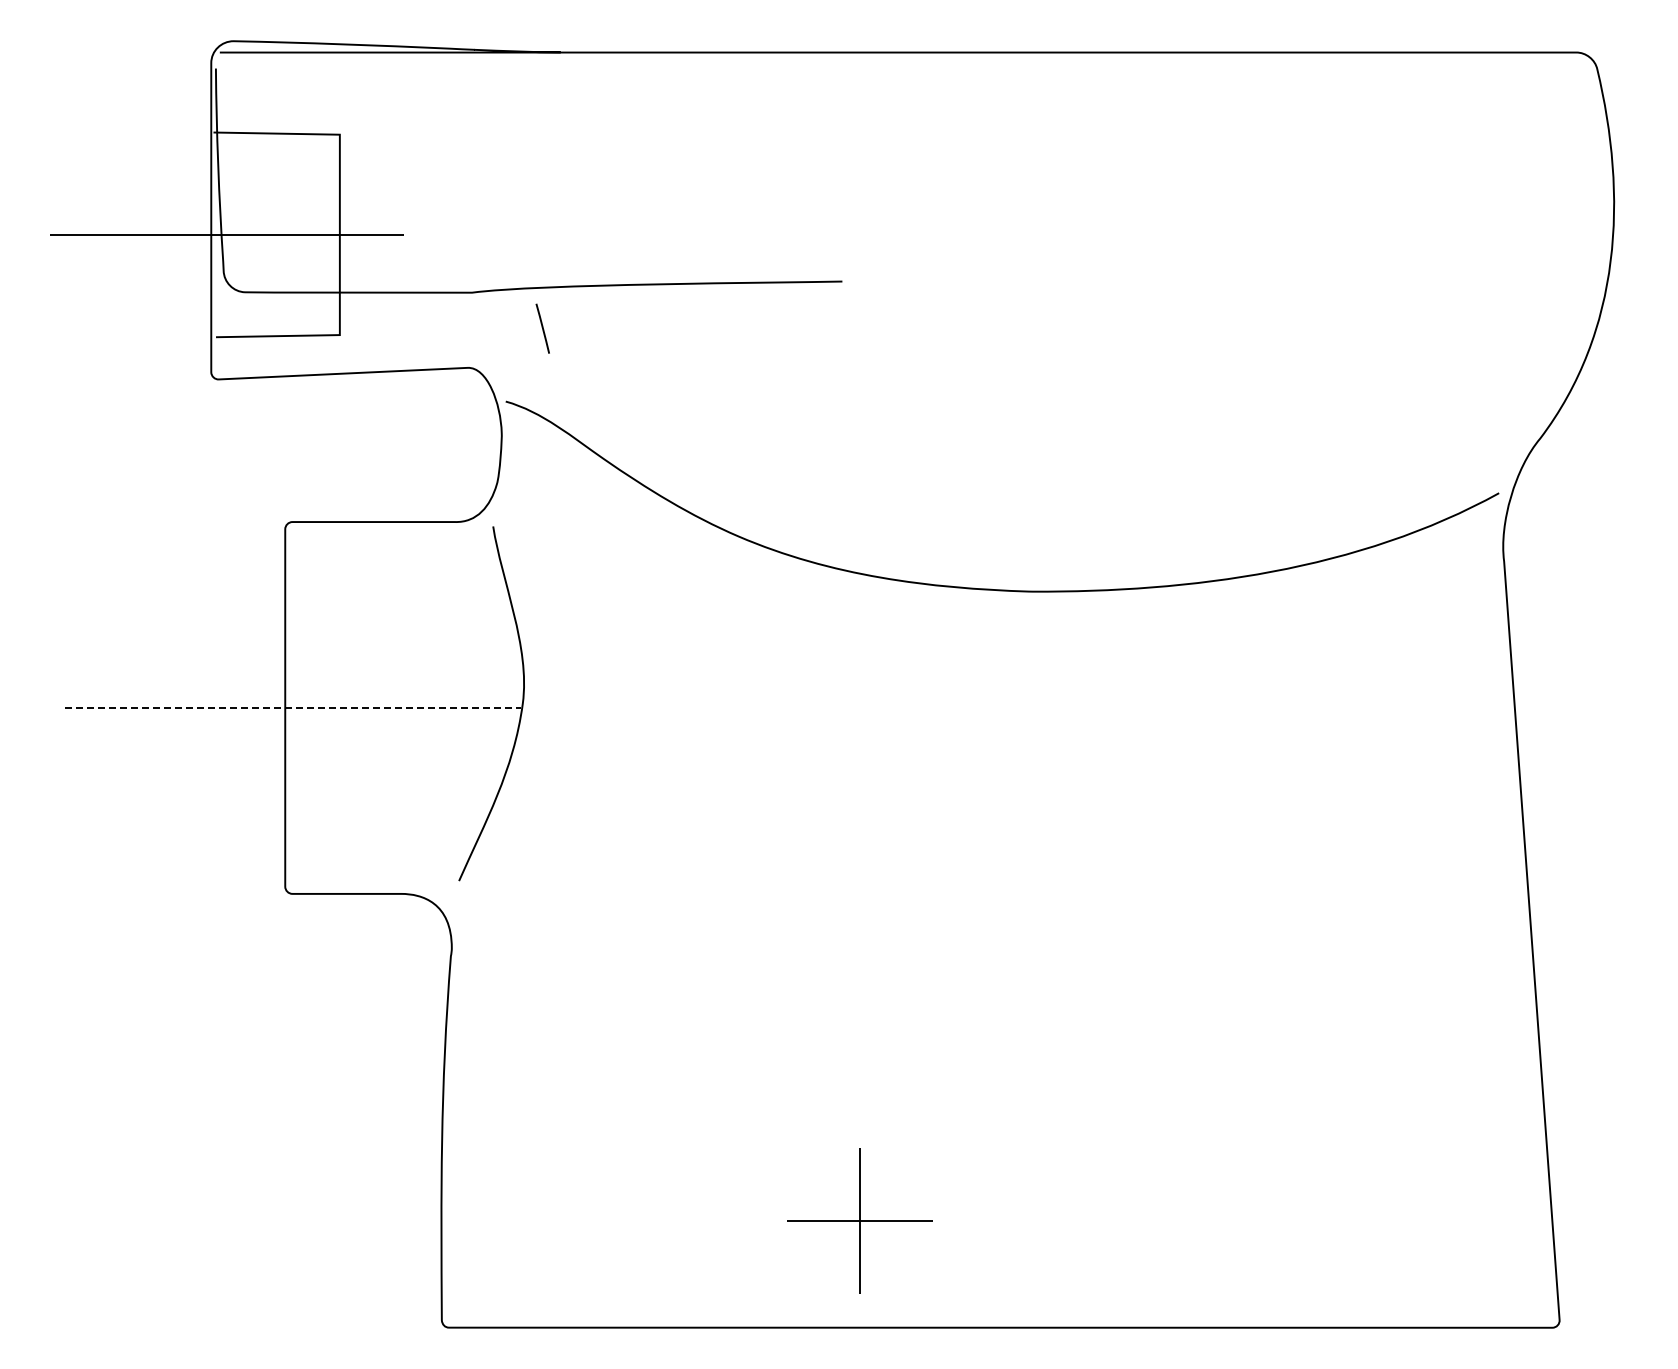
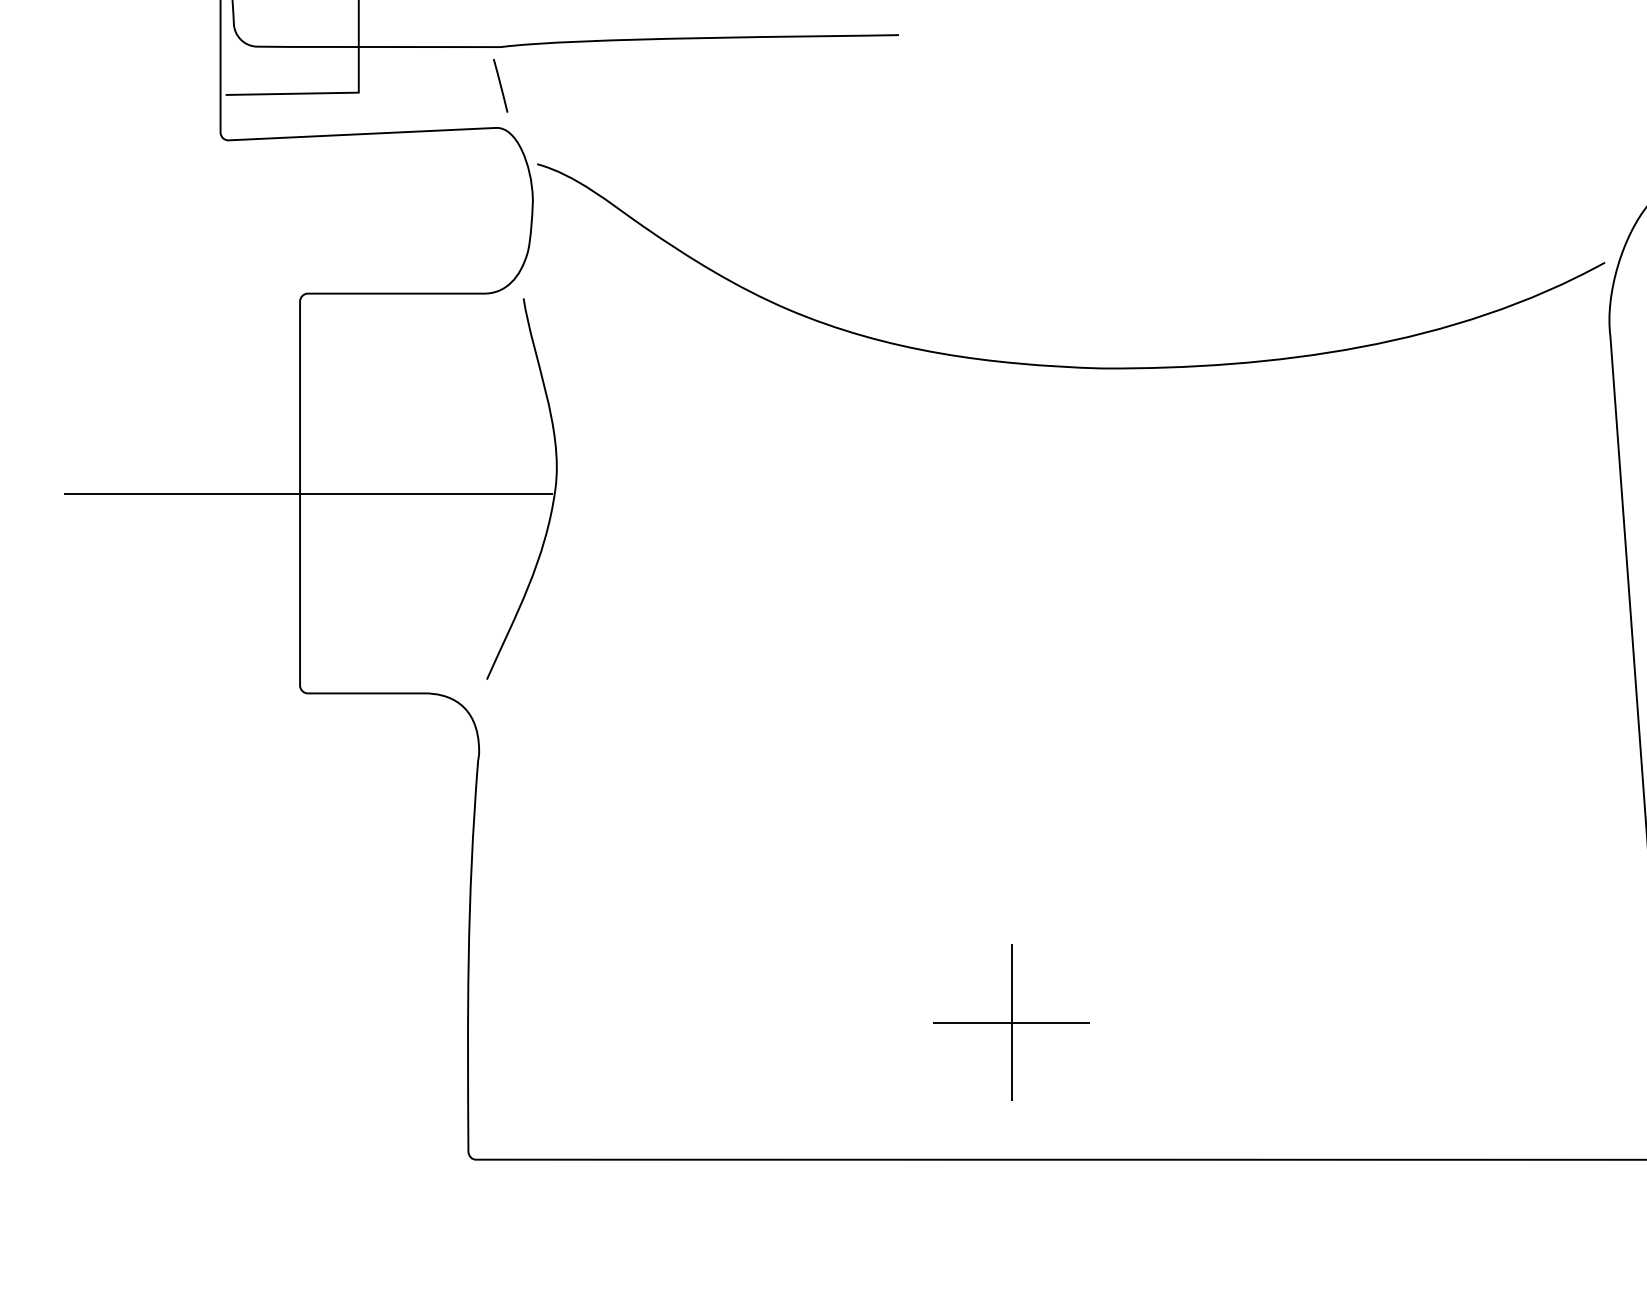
line: (542, 328) -> (500, 85), moved
line: (292, 707) -> (307, 493), dashed -> solid
part: (859, 1220) -> (1010, 1021), moved

